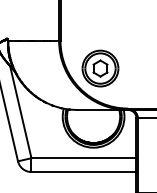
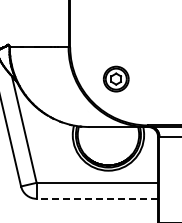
part: (99, 67) -> (115, 78), size x0.6
line: (84, 171) -> (97, 198), solid -> dashed

